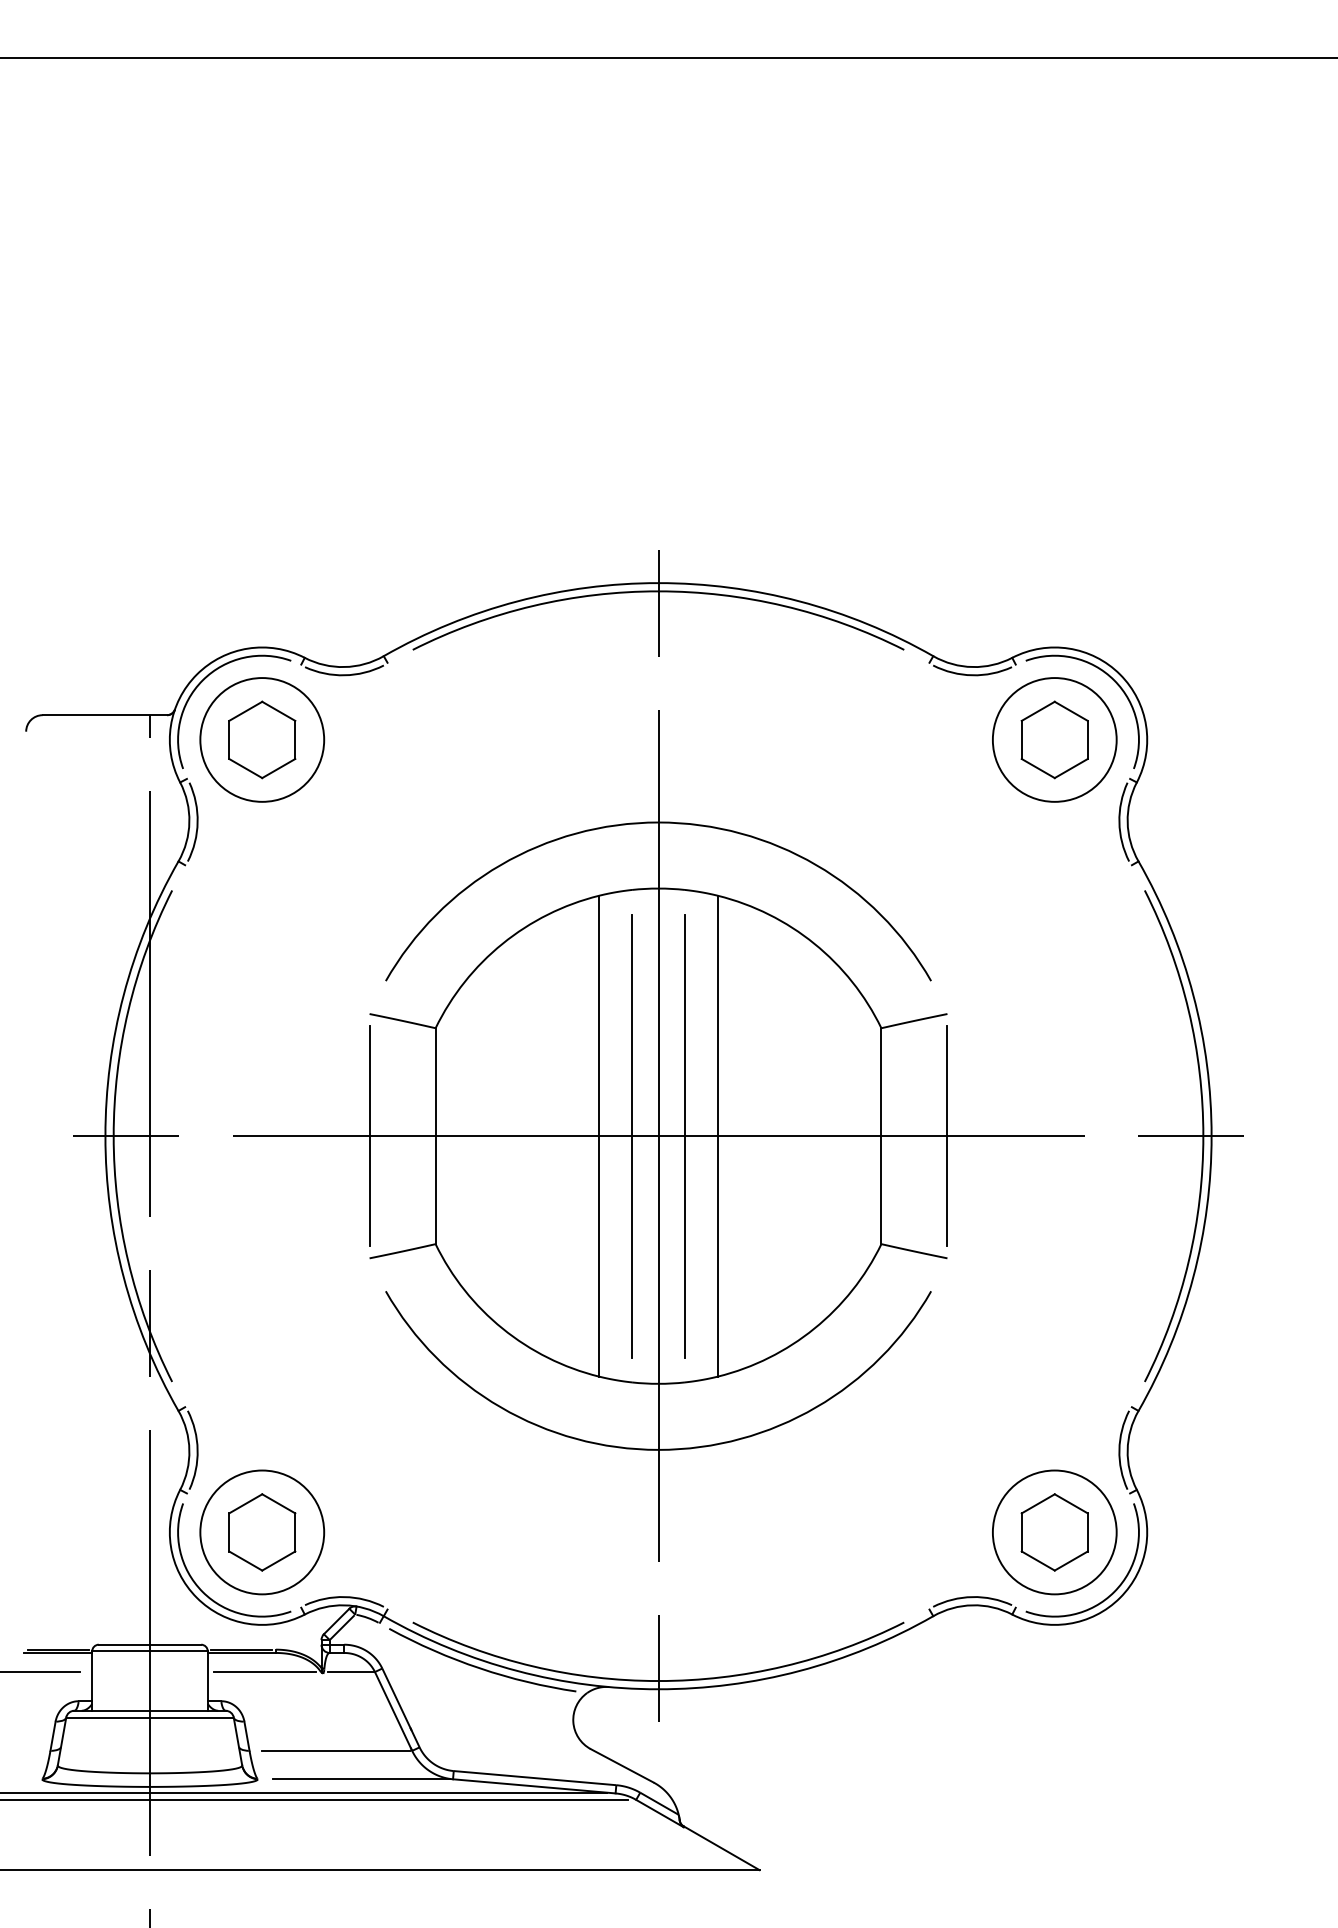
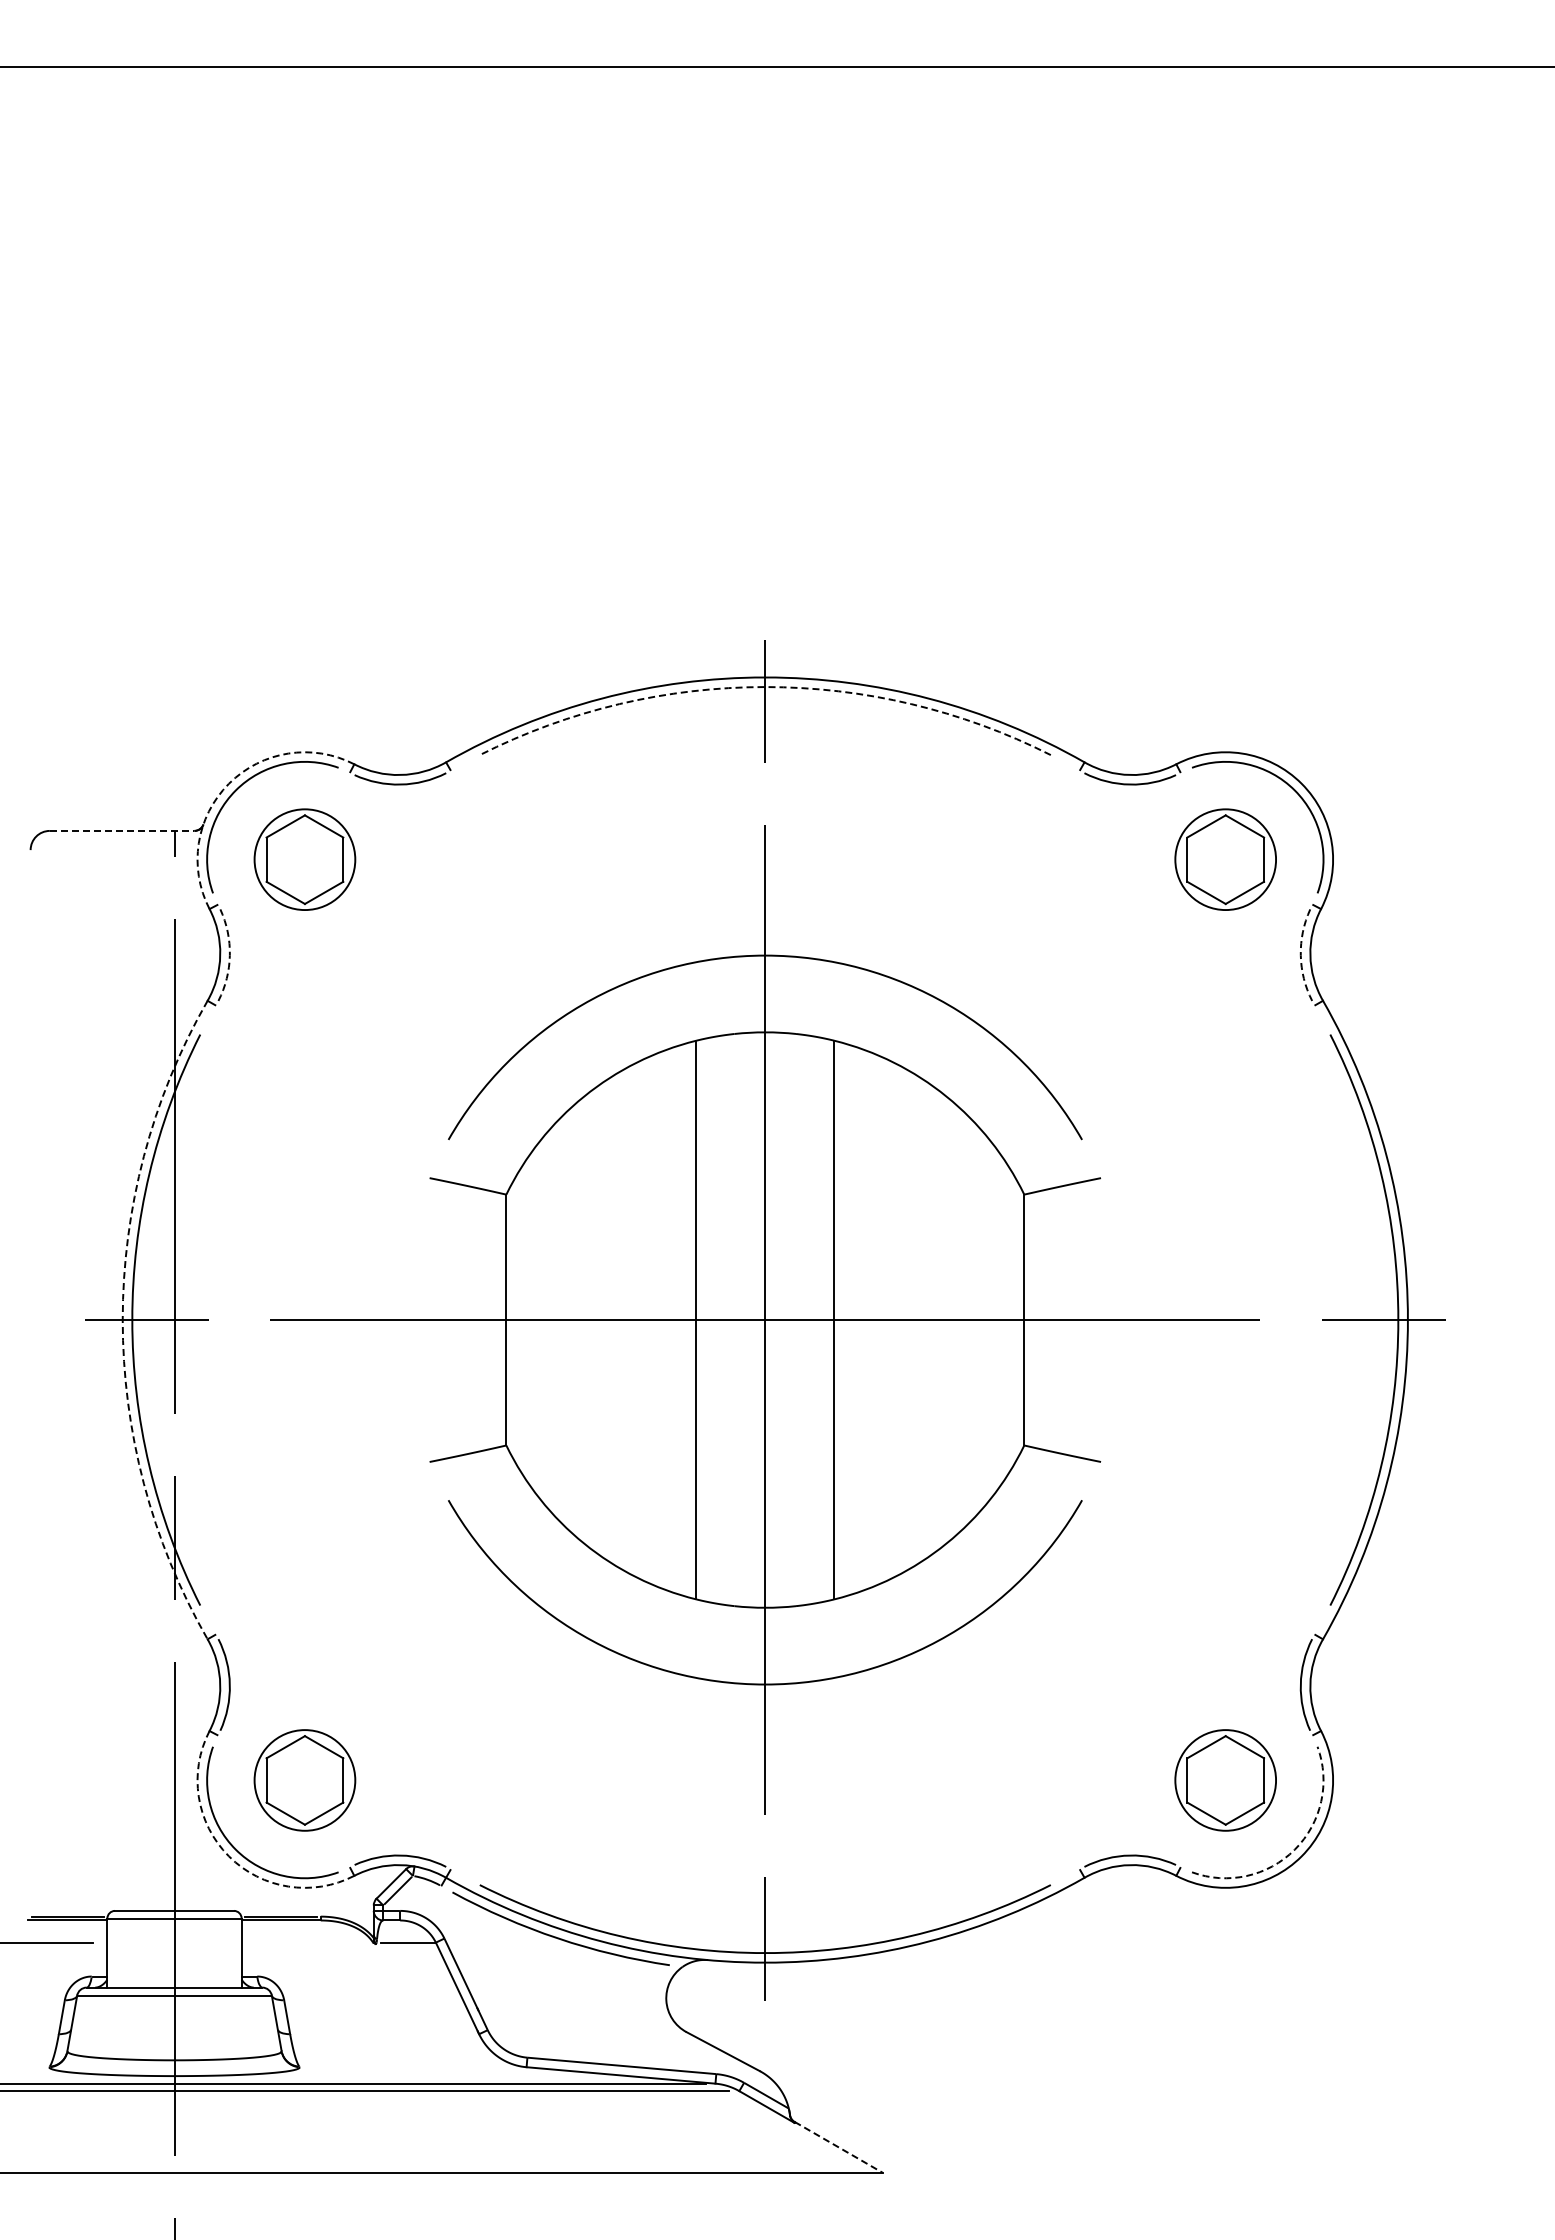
arc: (658, 591) -> (765, 687), solid -> dashed
arc: (196, 674) -> (228, 783), solid -> dashed
line: (105, 714) -> (122, 830), solid -> dashed
circle: (261, 739) -> (304, 859), size x0.7
circle: (1054, 739) -> (1225, 859), size x0.7
arc: (197, 822) -> (229, 955), solid -> dashed
arc: (1119, 822) -> (1300, 955), solid -> dashed
line: (369, 1135) -> (429, 1319), removed
line: (631, 1135) -> (734, 1319), removed
line: (685, 1135) -> (796, 1319), removed
line: (947, 1135) -> (1101, 1319), removed
arc: (105, 1136) -> (122, 1320), solid -> dashed
circle: (261, 1532) -> (304, 1780), size x0.7
circle: (1054, 1532) -> (1225, 1780), size x0.7
arc: (1113, 1591) -> (1294, 1849), solid -> dashed
arc: (196, 1597) -> (228, 1856), solid -> dashed
line: (265, 1671) -> (308, 1942), removed
line: (335, 1751) -> (390, 2034), removed
line: (361, 1779) -> (420, 2067), removed
line: (721, 1848) -> (838, 2147), solid -> dashed

